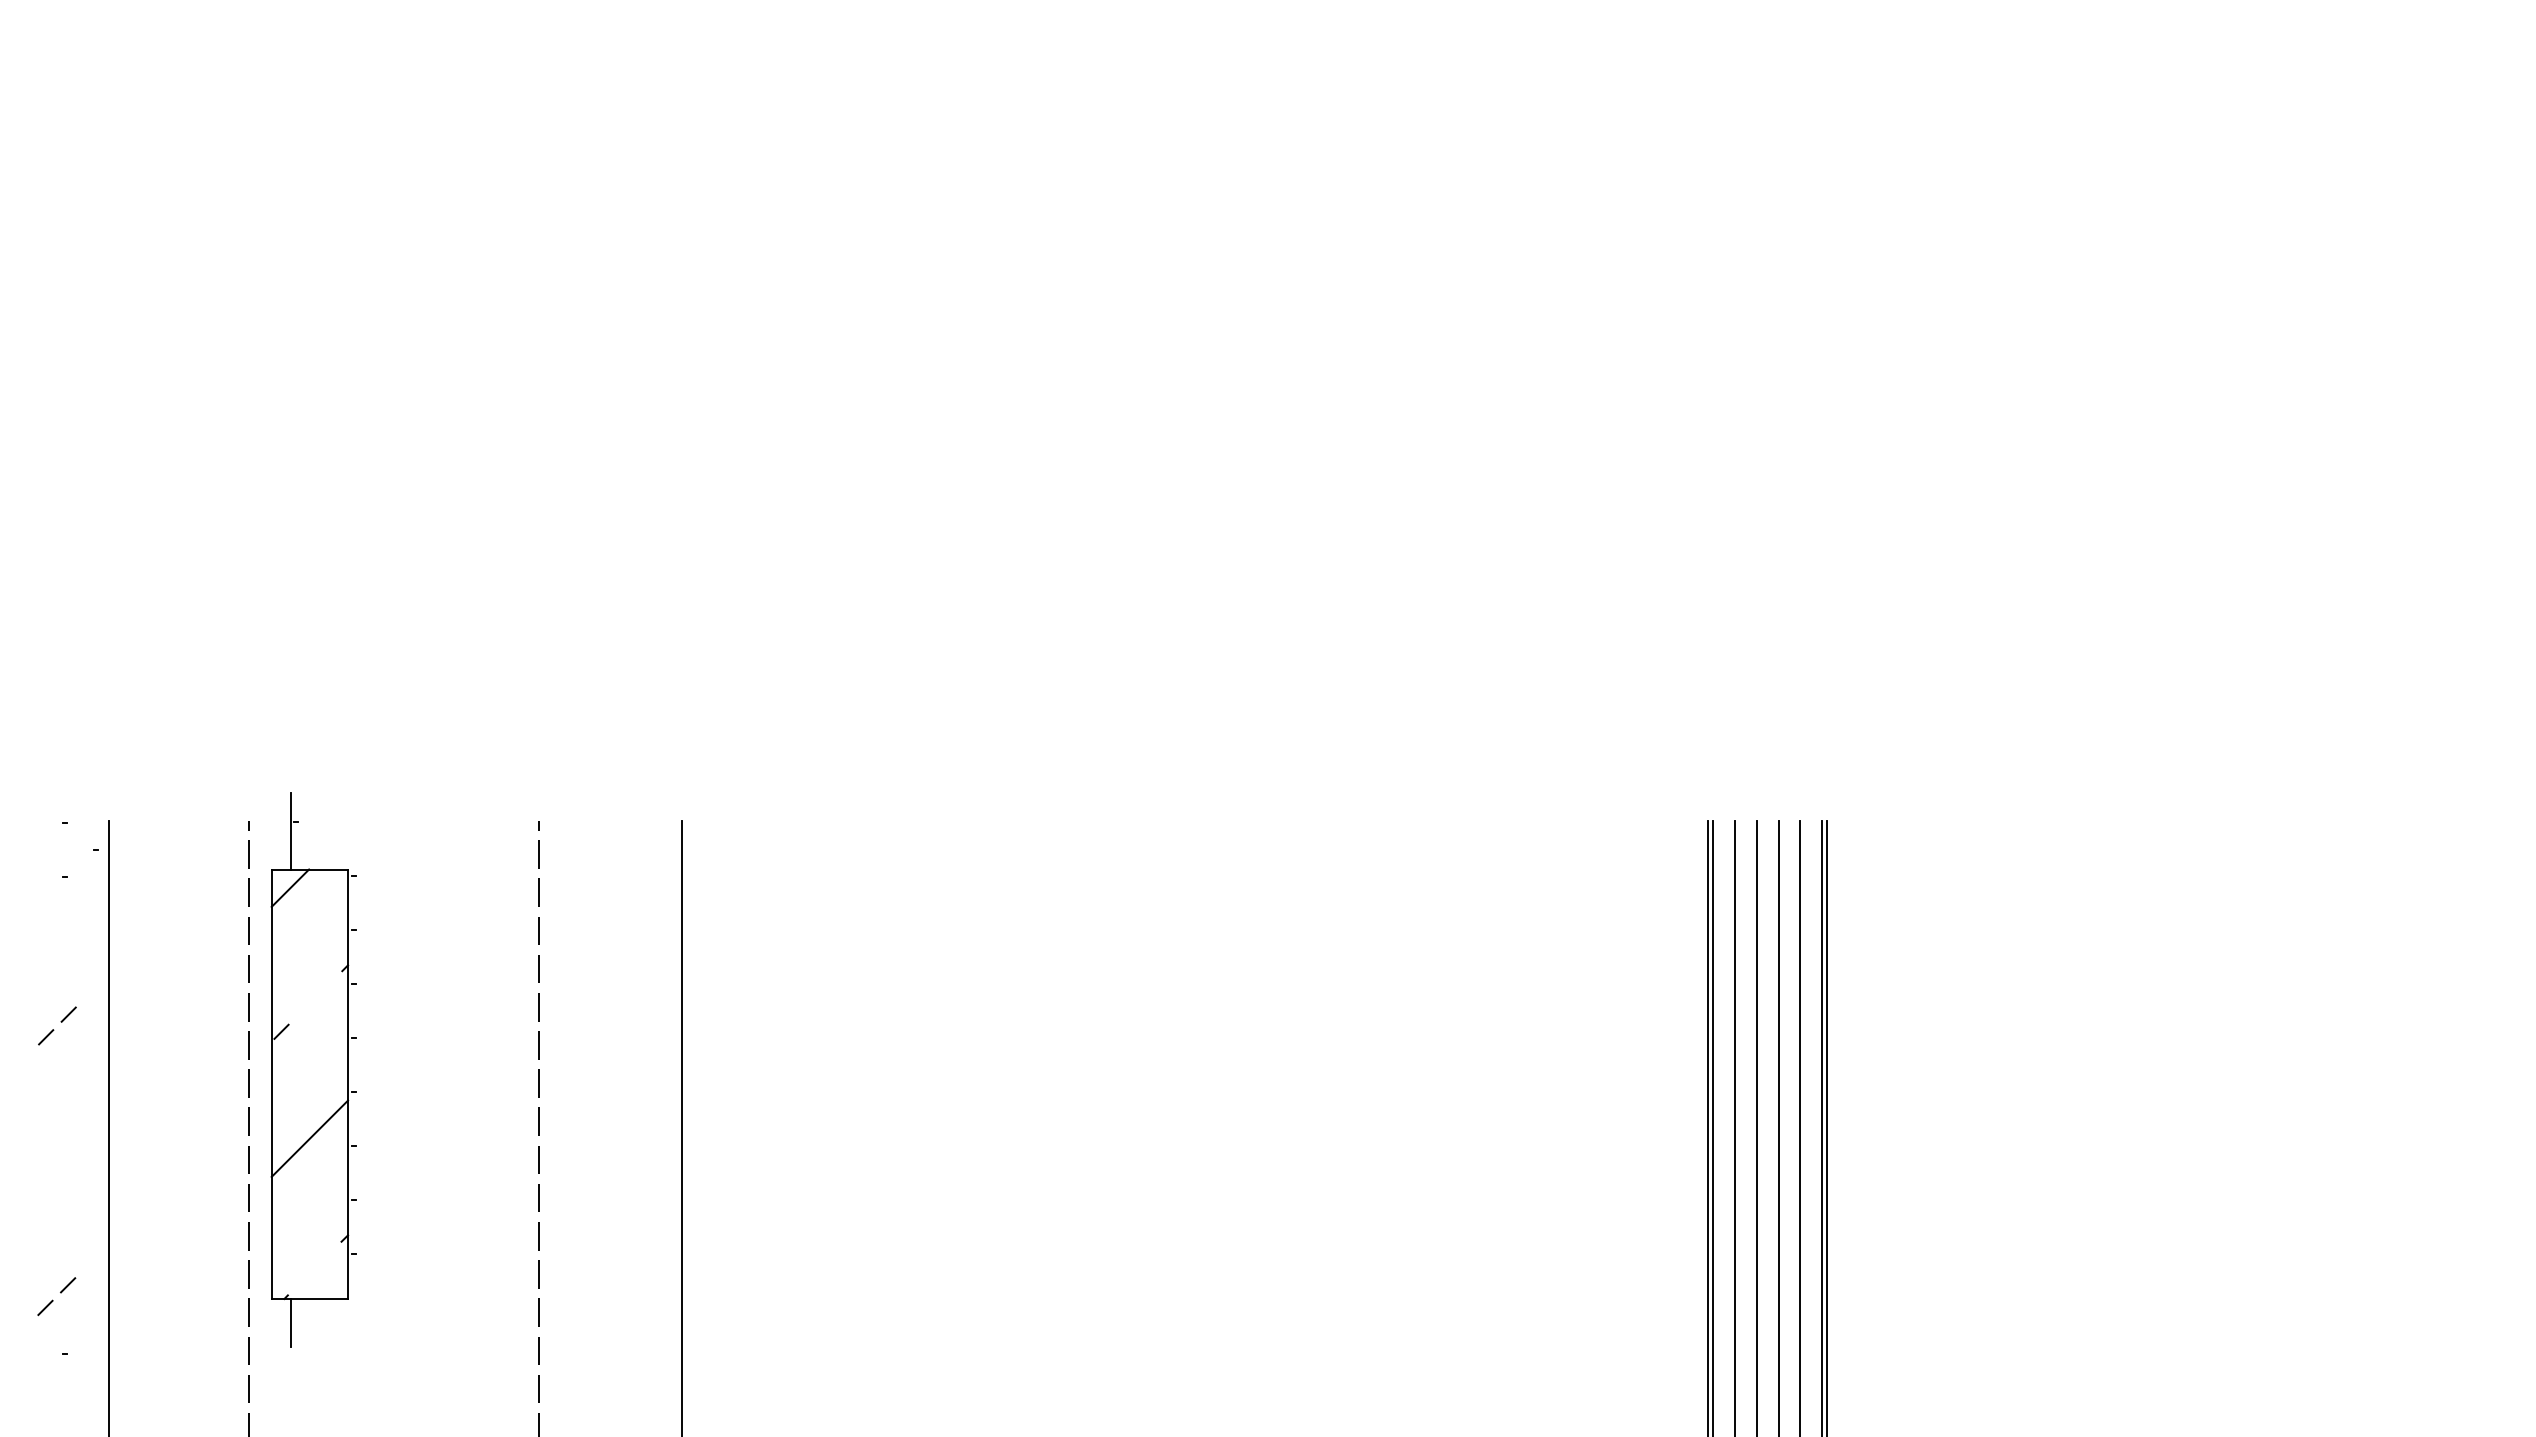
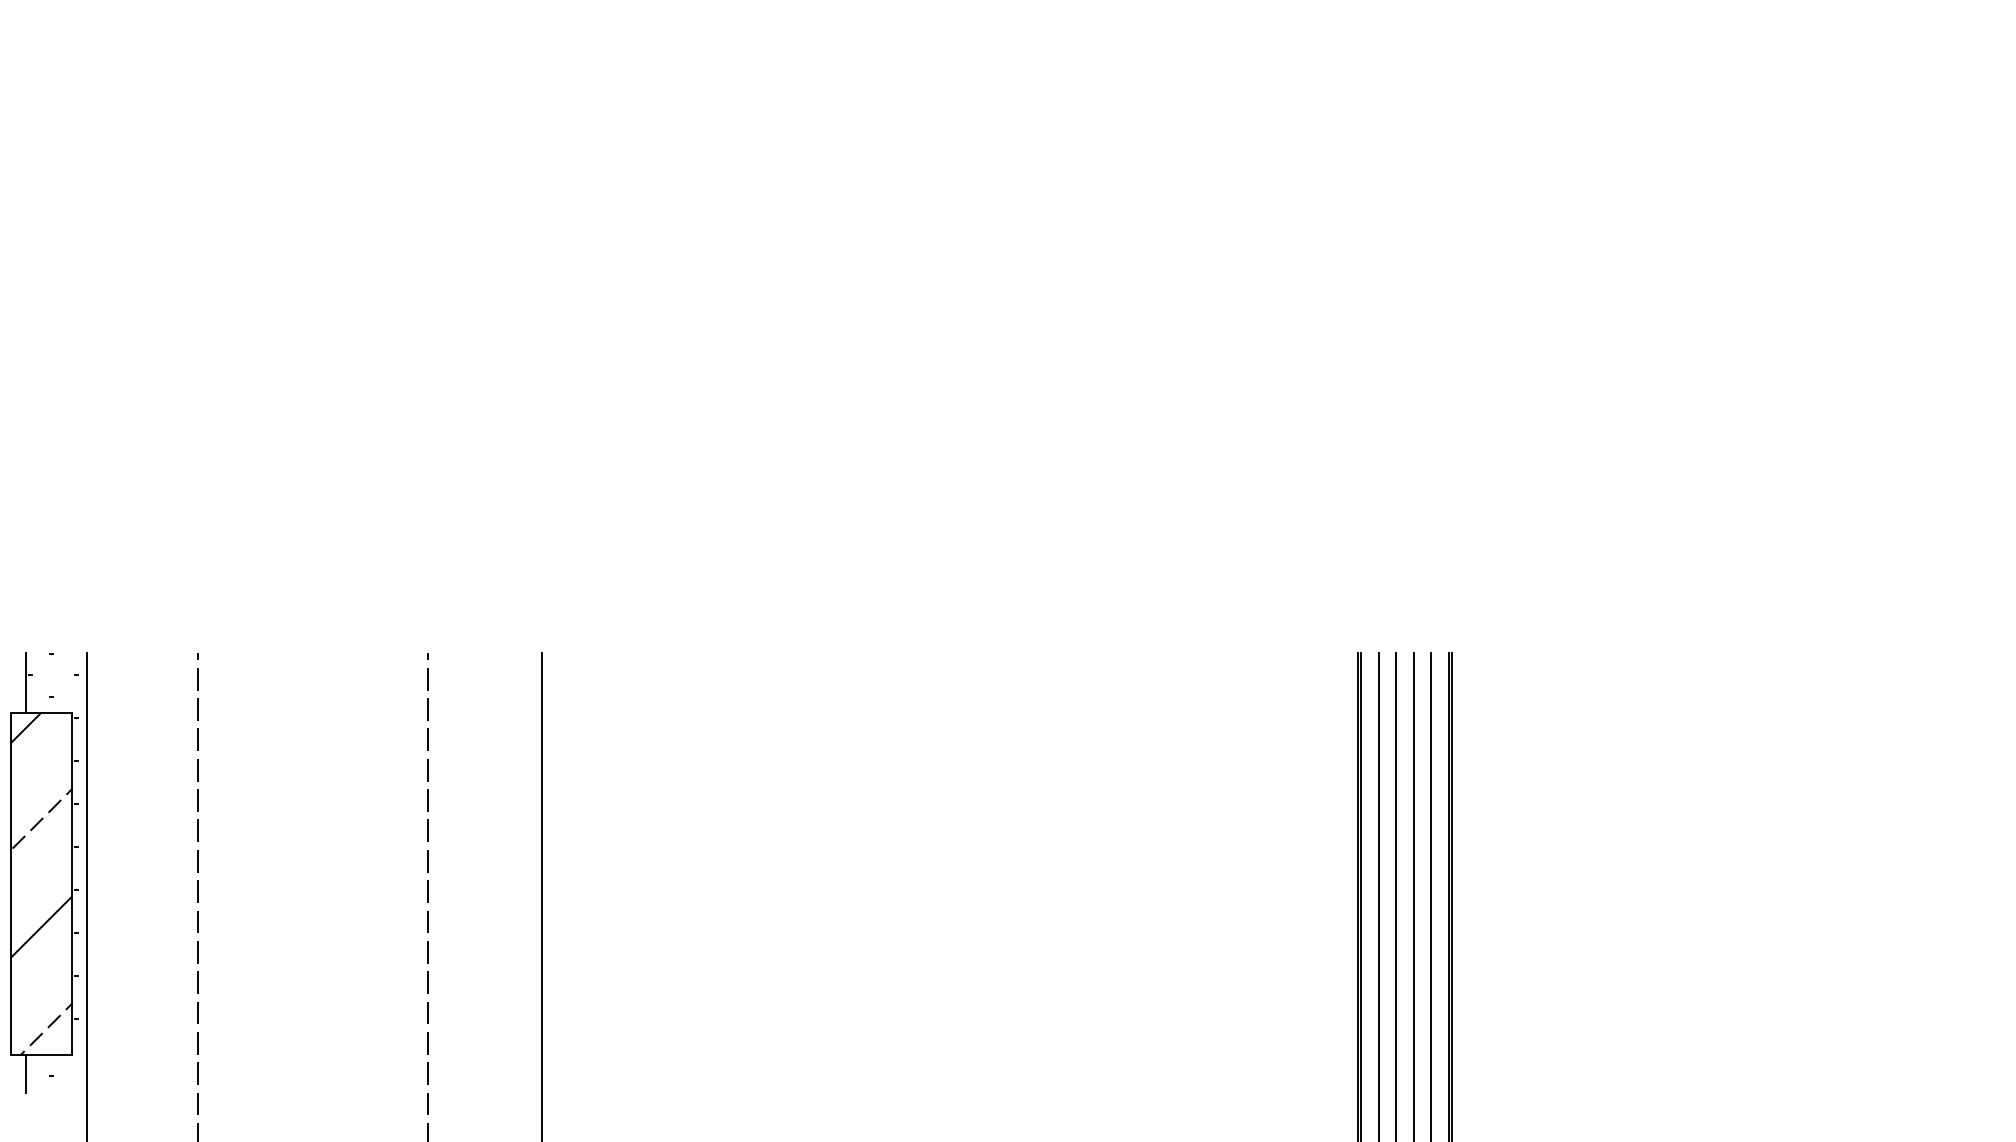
part: (313, 1069) -> (44, 872), moved

